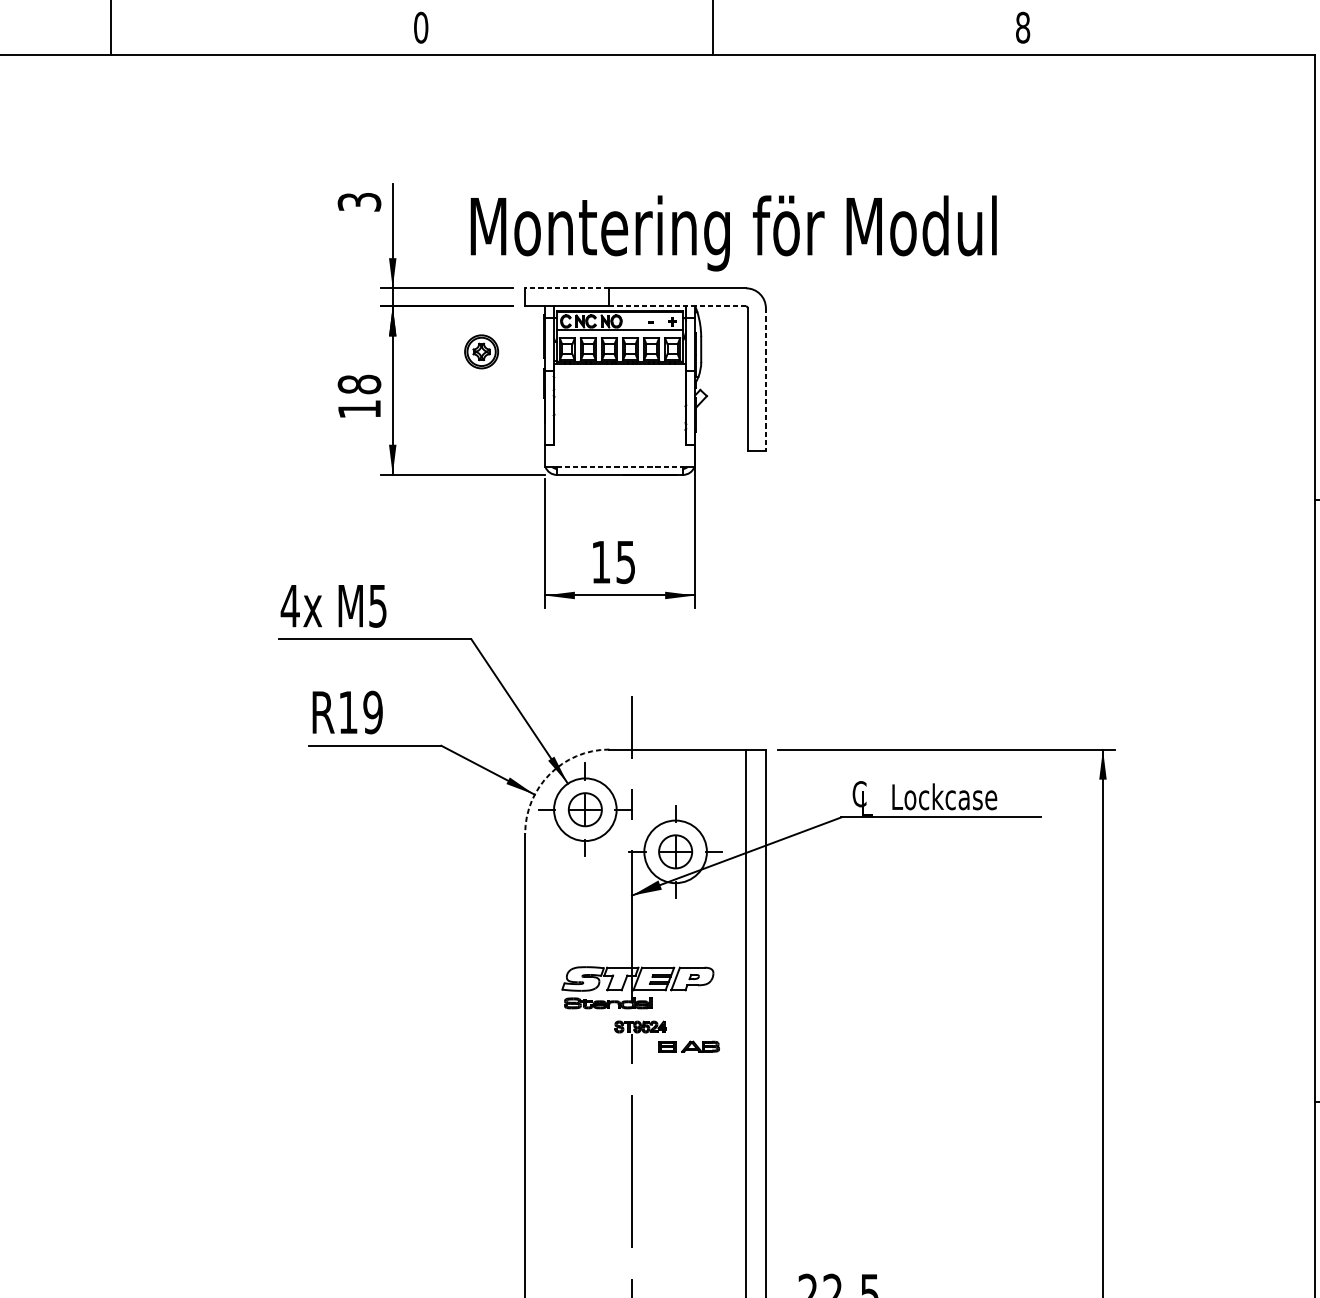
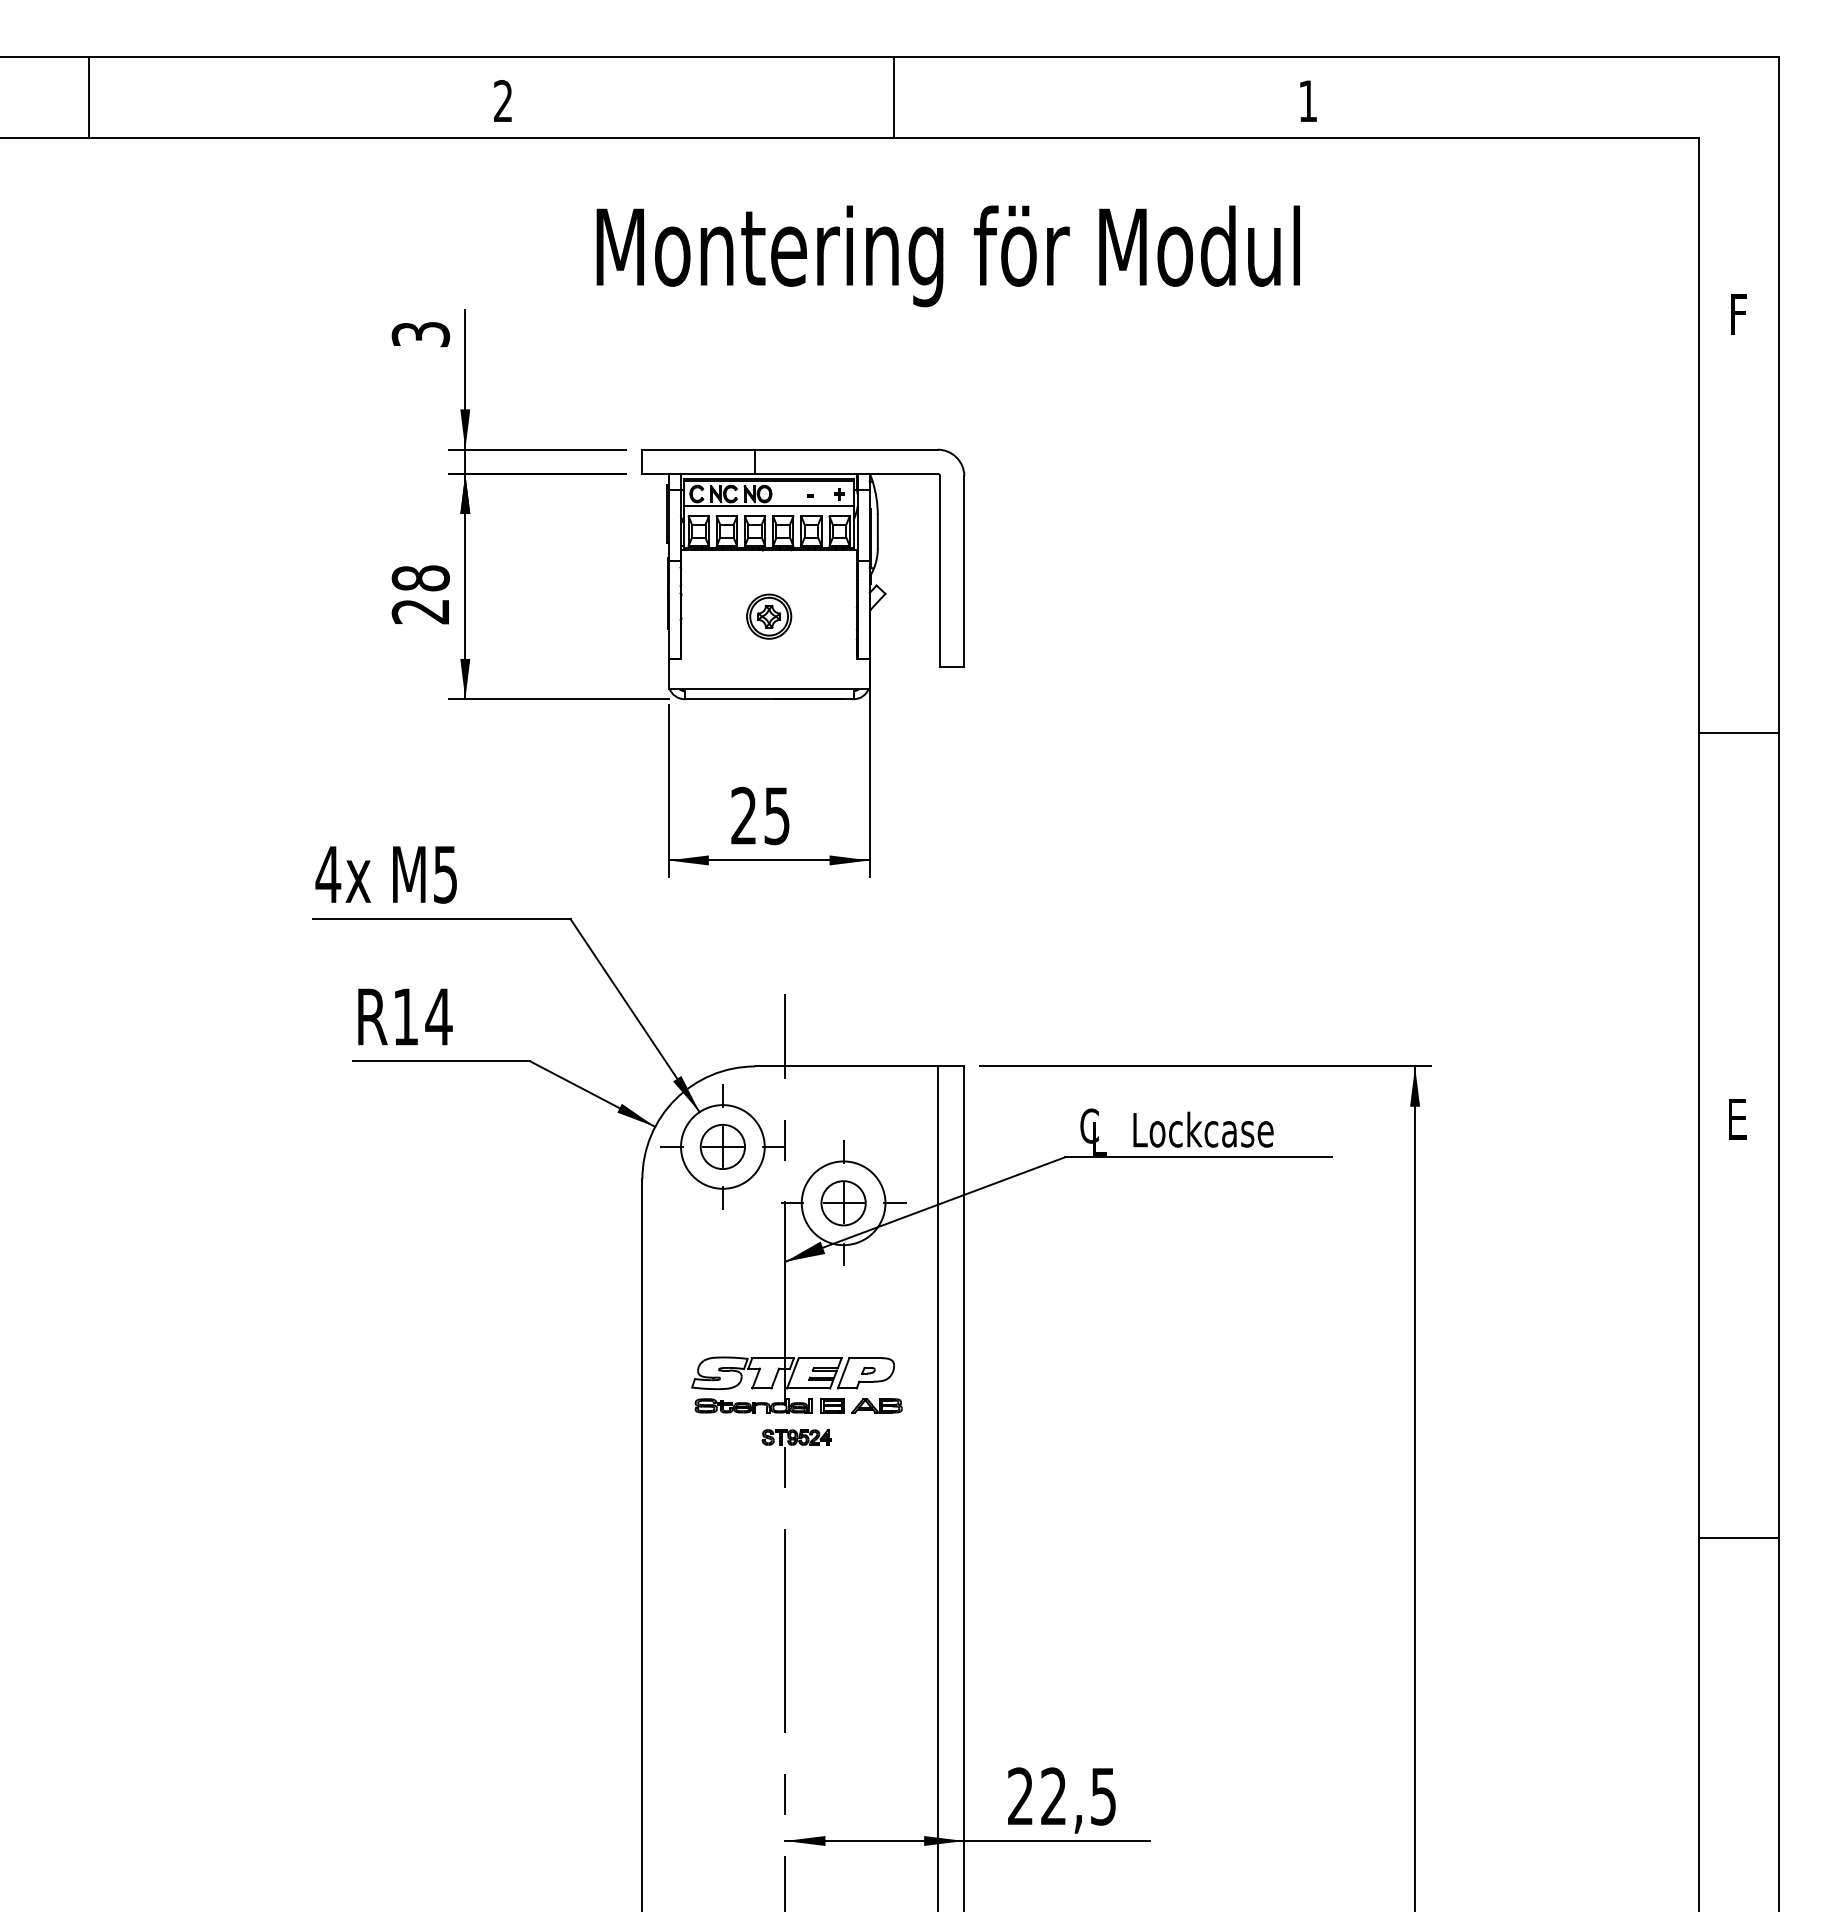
text: (420, 27) -> (502, 101), 0 -> 2
text: (1022, 27) -> (1307, 101), 8 -> 1
text: (733, 233) -> (947, 256), moved
line: (567, 288) -> (698, 449), dashed -> solid
line: (677, 306) -> (845, 473), dashed -> solid
part: (481, 351) -> (769, 616), moved
line: (766, 380) -> (964, 572), dashed -> solid
text: (358, 409) -> (419, 611), 18 -> 28
line: (620, 466) -> (769, 688), dashed -> solid
text: (600, 561) -> (743, 815), 15 -> 25
text: (372, 712) -> (438, 1016), R19 -> R14
arc: (549, 774) -> (675, 1099), dashed -> solid
part: (689, 1046) -> (861, 1405), moved

